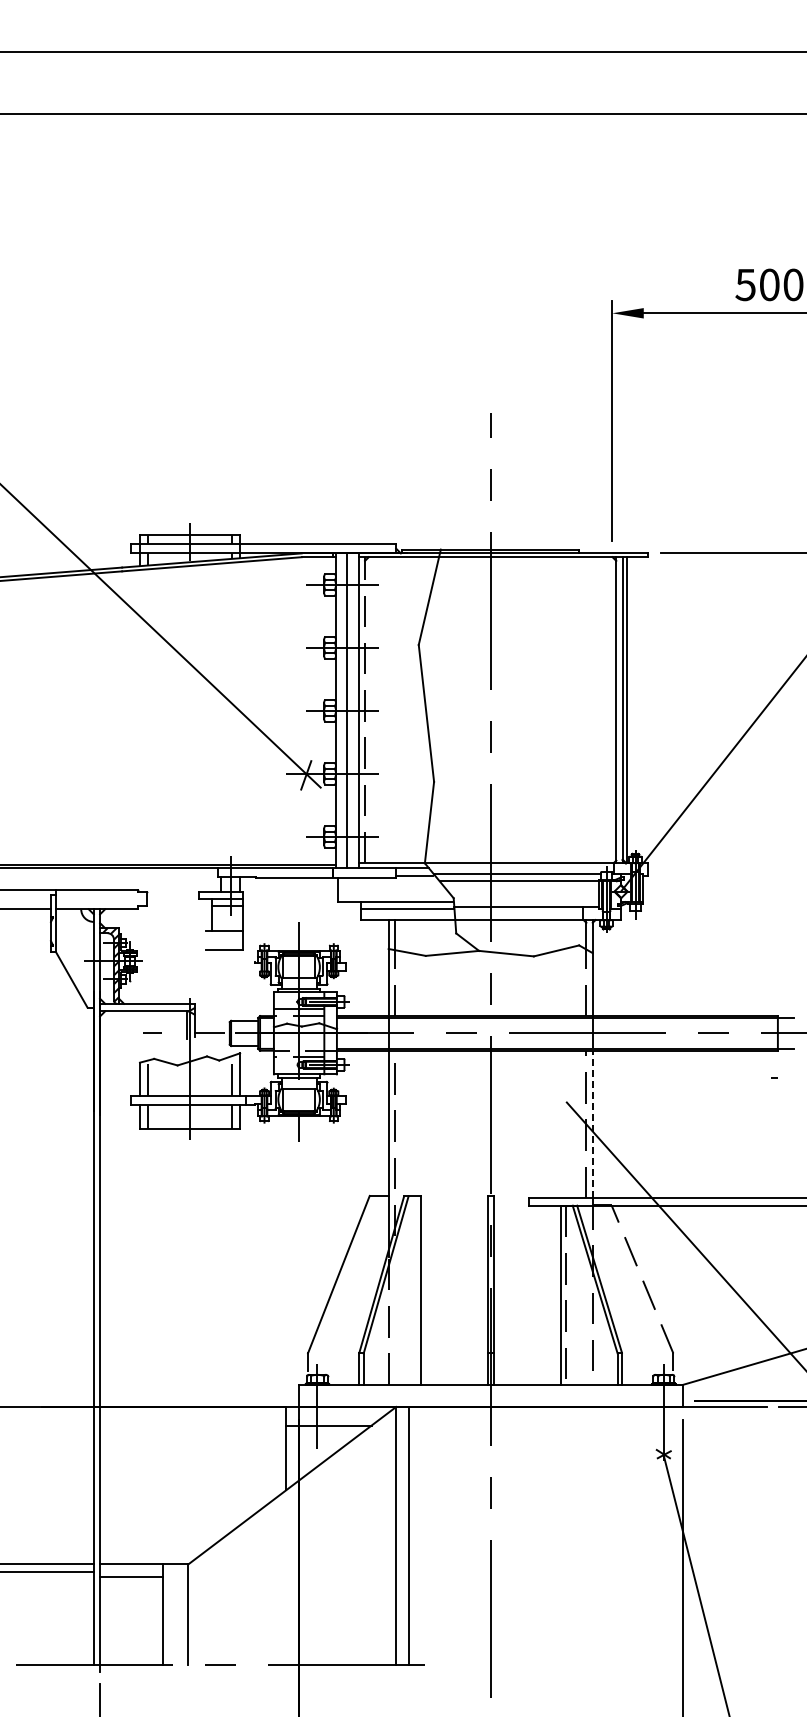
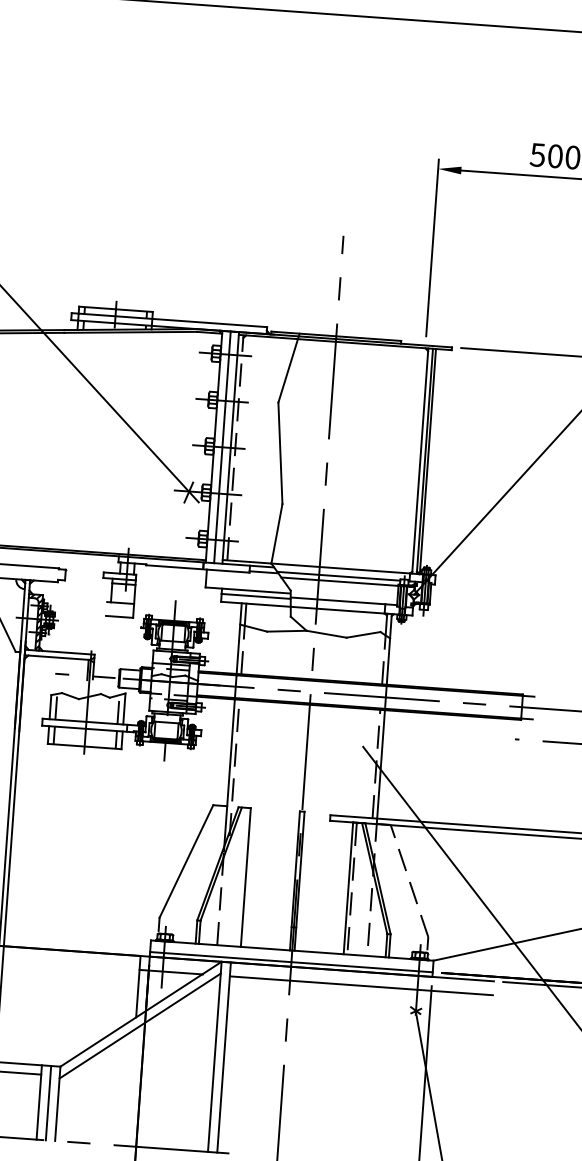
line: (592, 1124) -> (380, 764), dashed -> solid
line: (490, 1400) -> (291, 962), added
line: (587, 1425) -> (361, 985), added
line: (292, 1501) -> (140, 1025), added
line: (175, 1614) -> (48, 1102), added

